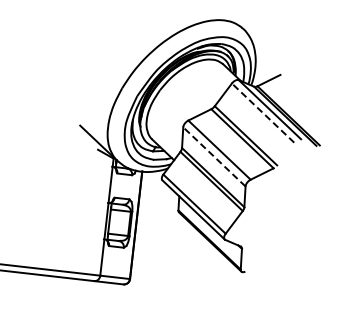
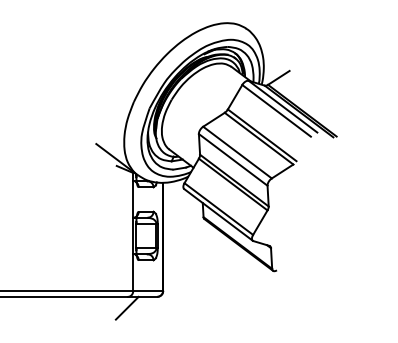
line: (263, 112) -> (276, 110), dashed -> solid
line: (214, 156) -> (233, 159), dashed -> solid
line: (91, 291) -> (126, 307), added

